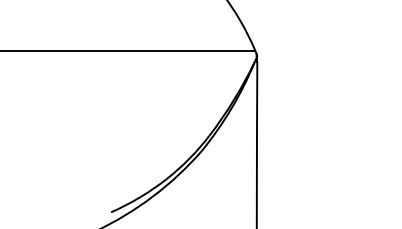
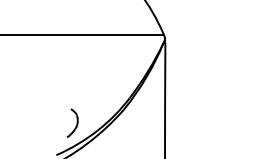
part: (132, 168) -> (72, 122), added

